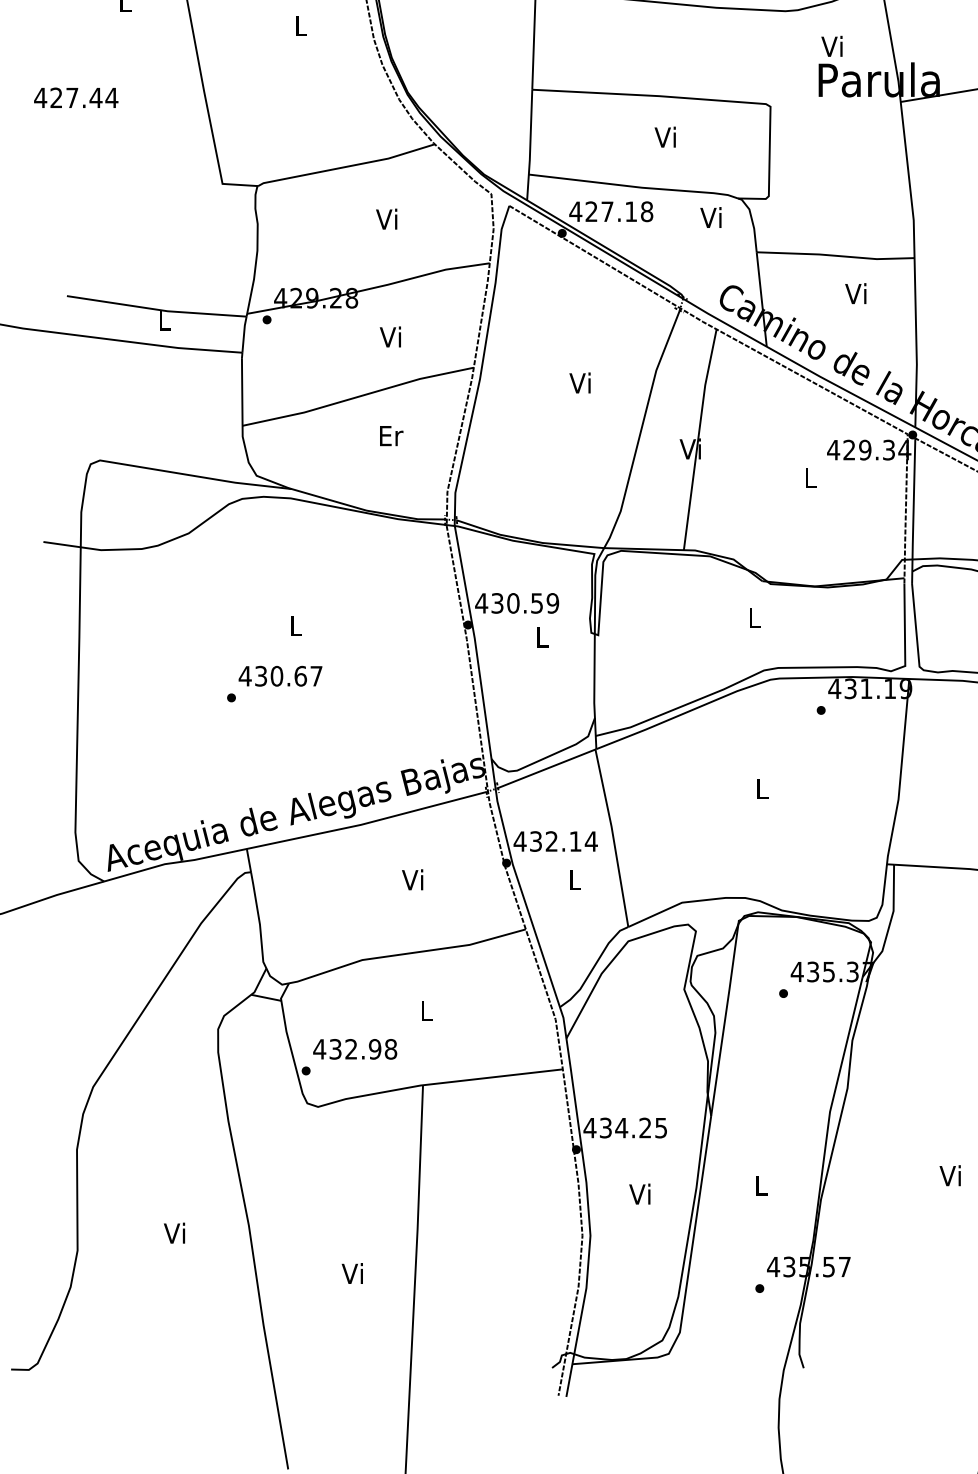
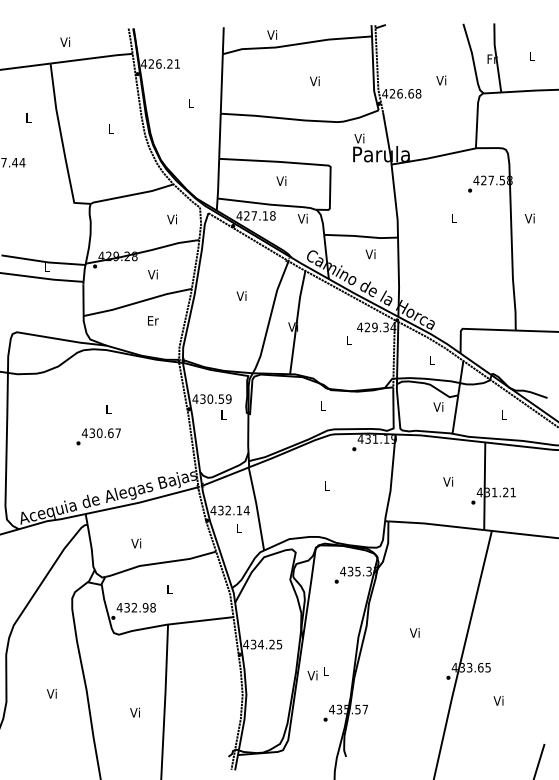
text: (385, 219) -> (171, 219), moved
text: (413, 879) -> (136, 543), moved
text: (949, 1174) -> (414, 632), moved
text: (639, 1194) -> (312, 675), moved

